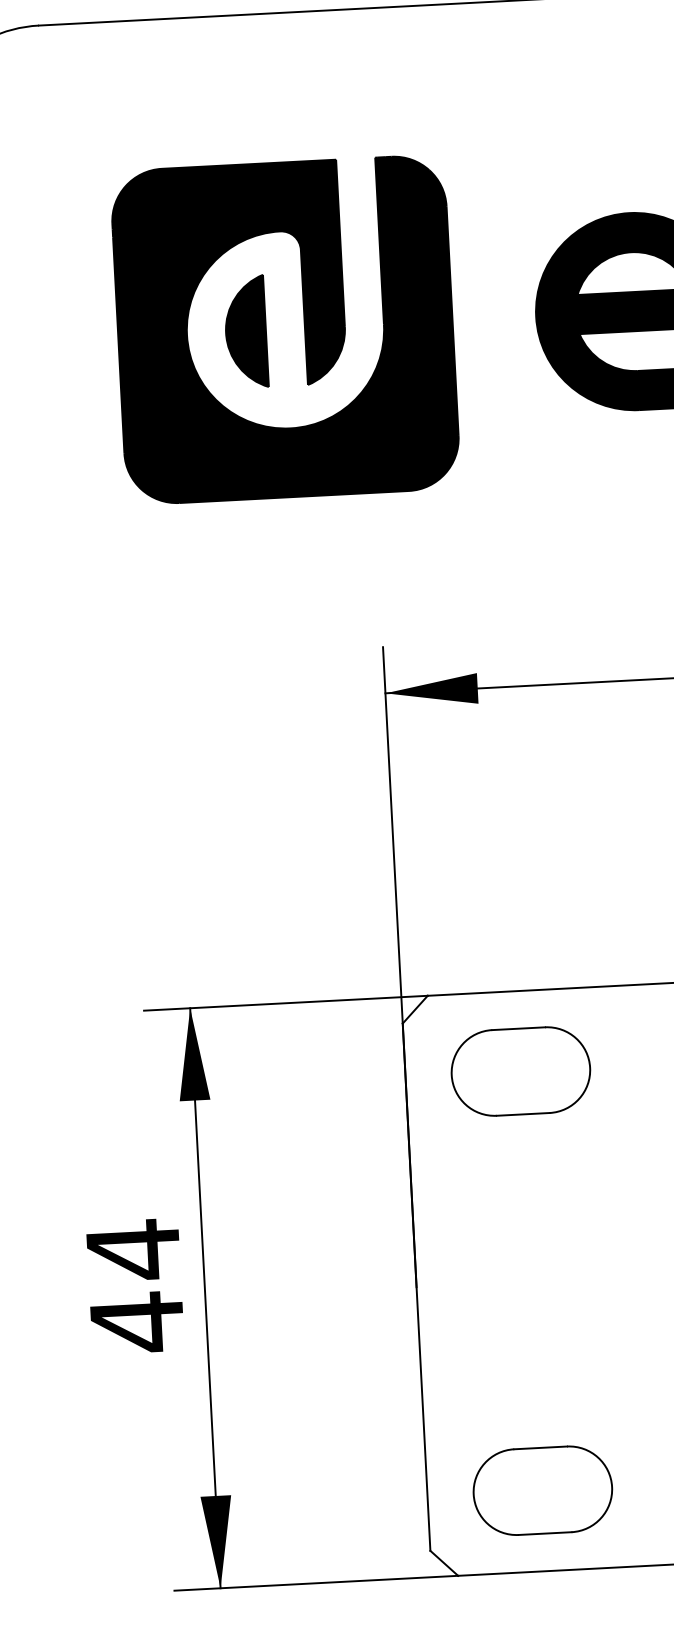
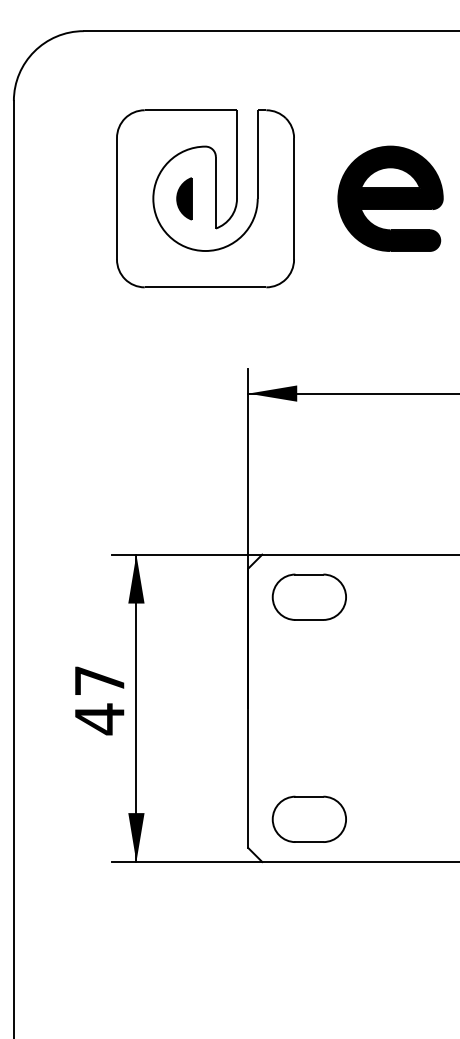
fill: (285, 329) -> (205, 198), removed
part: (245, 331) -> (184, 198), size x0.7
text: (133, 1249) -> (99, 680), 44 -> 47

